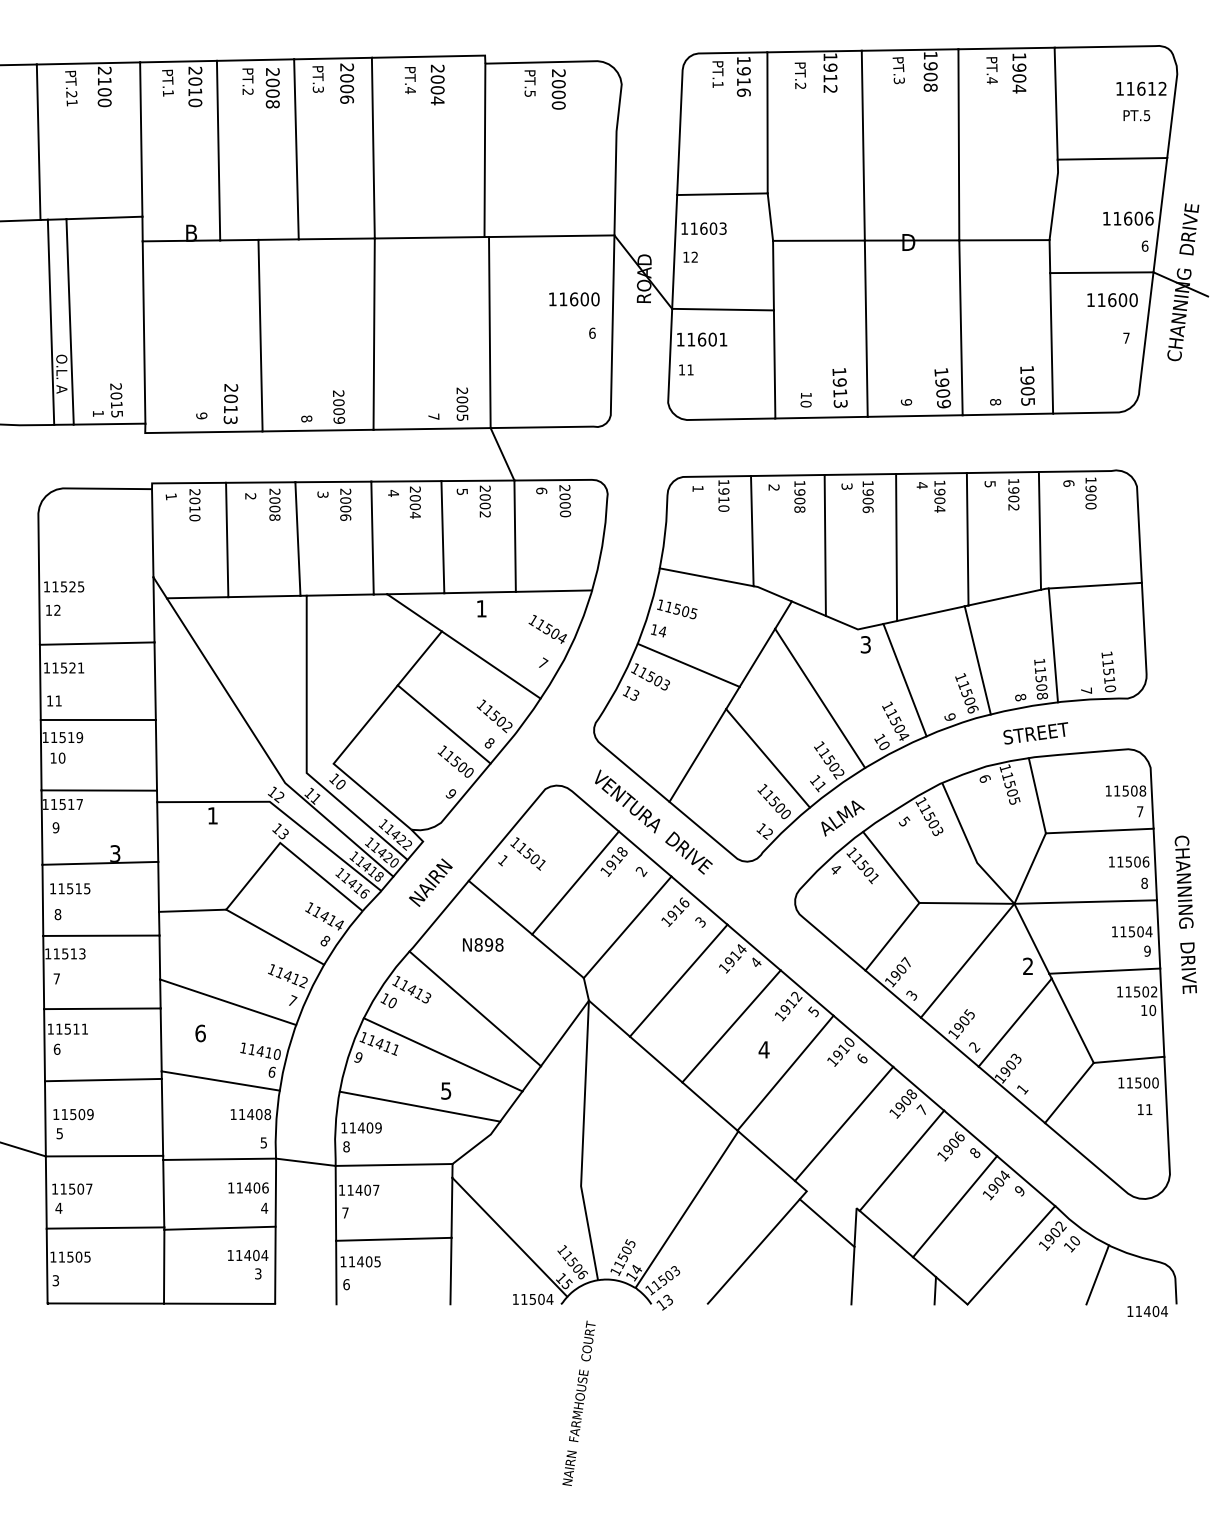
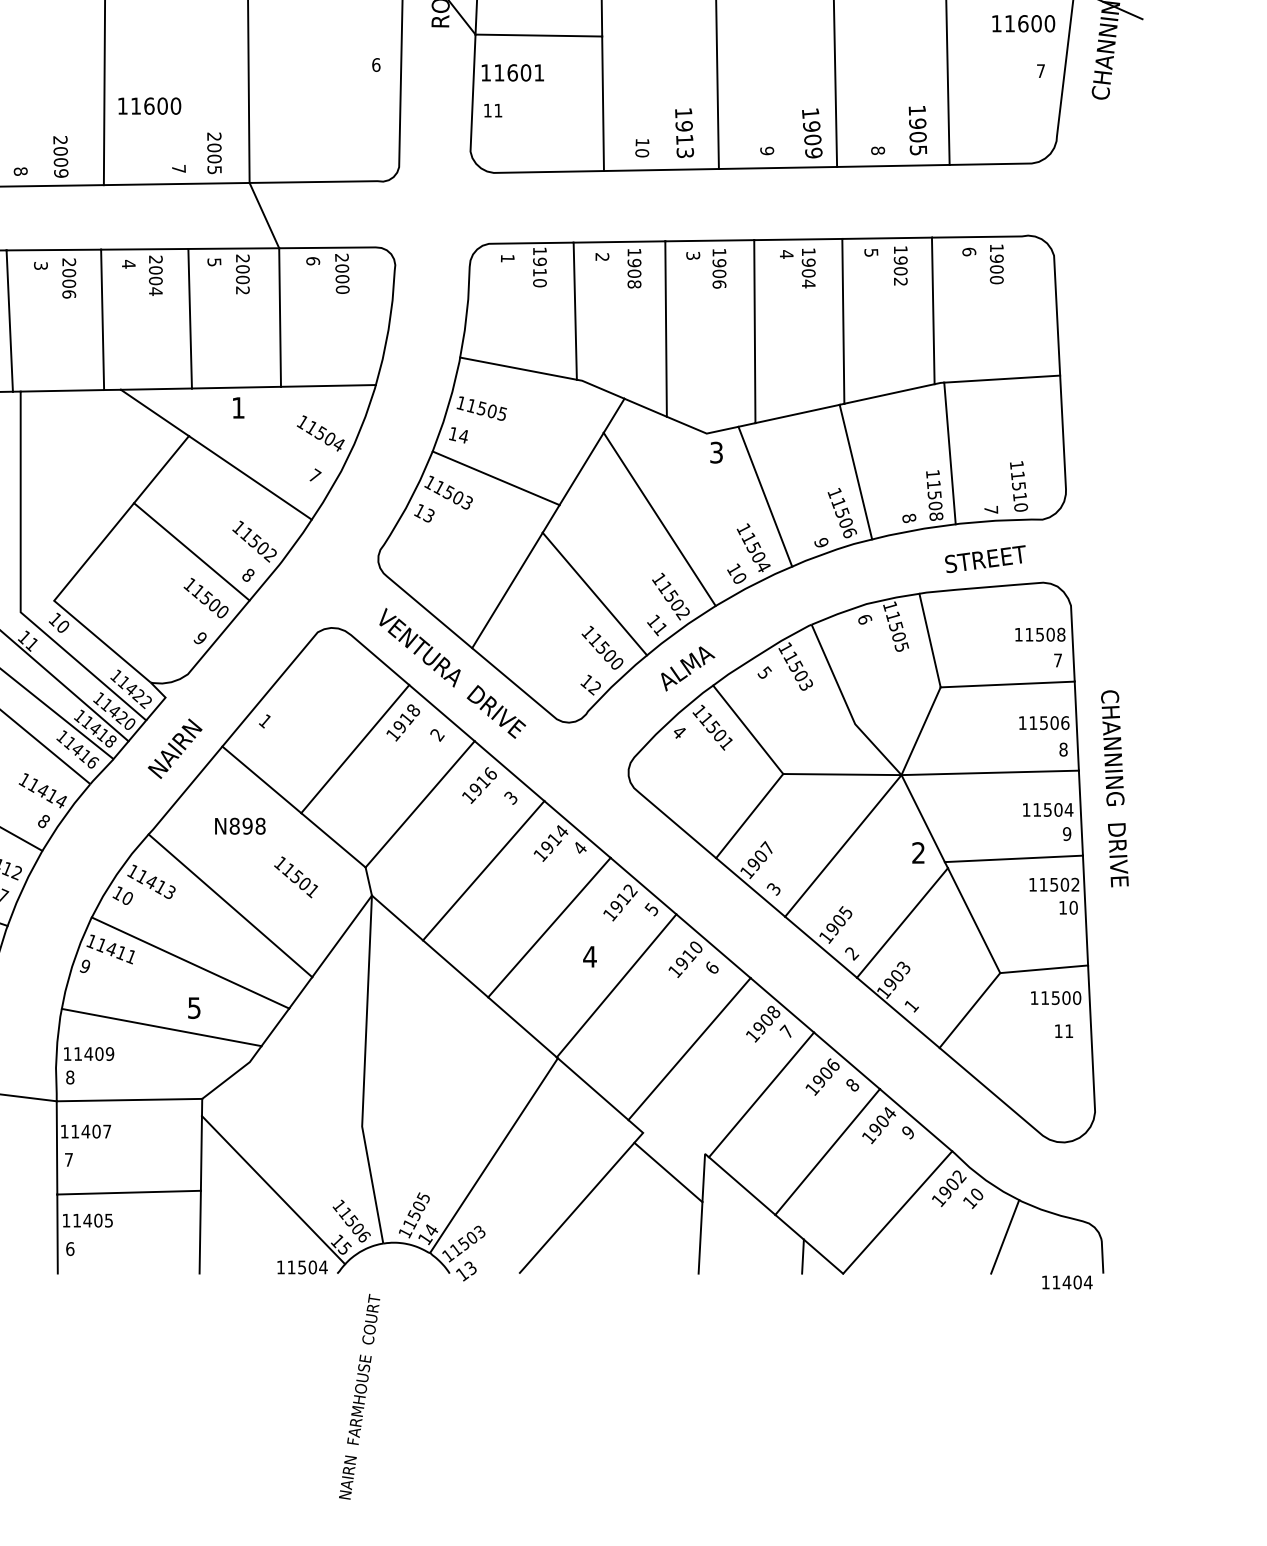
text: (574, 299) -> (149, 106), moved
text: (1035, 733) -> (984, 559), moved
text: (527, 853) -> (295, 876), moved

